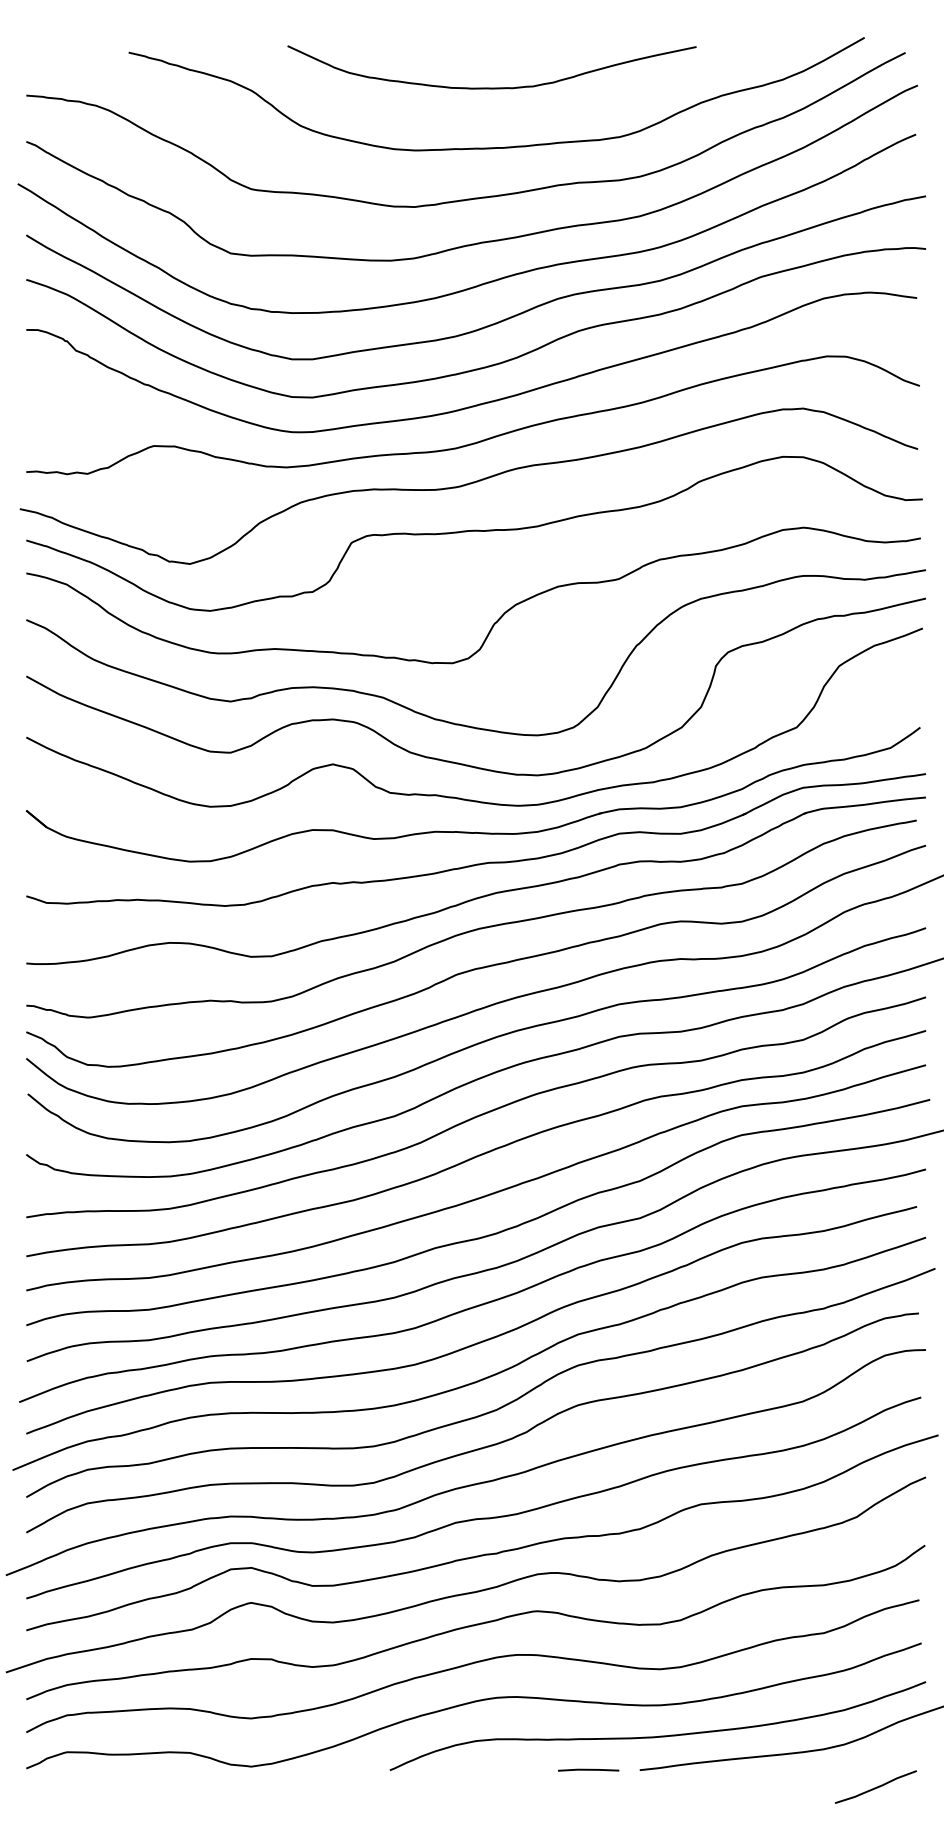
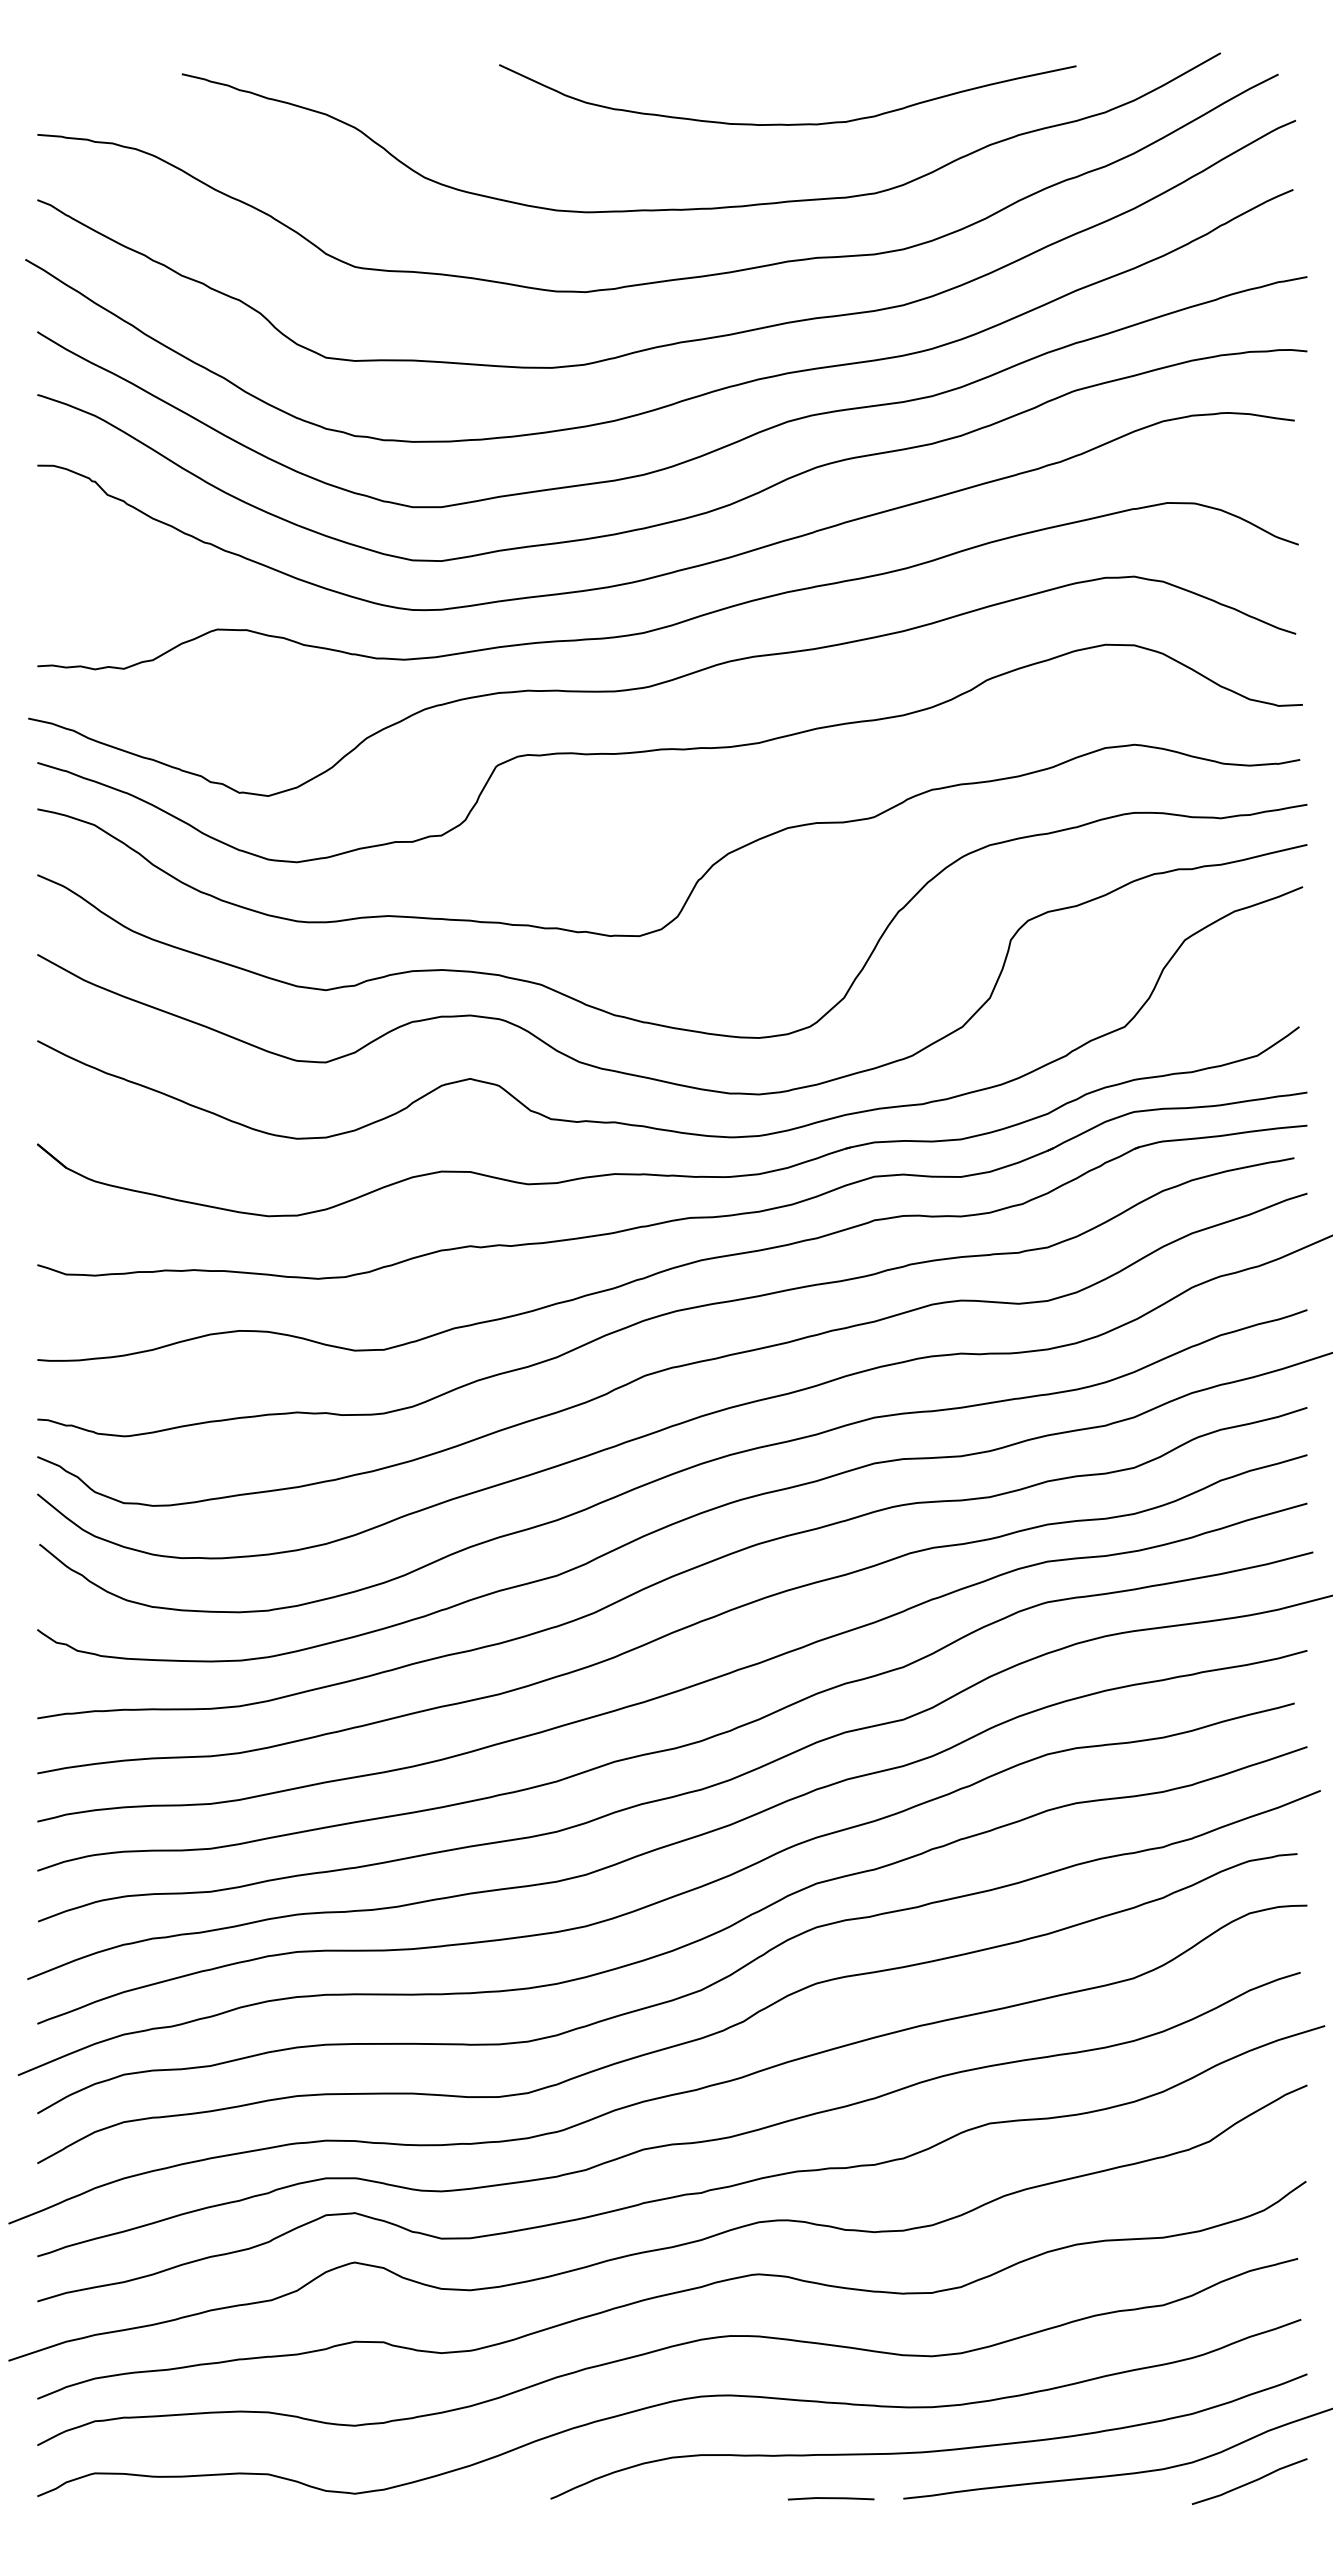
curve: (489, 87) -> (784, 123), moved
curve: (876, 1787) -> (1250, 2481), moved

